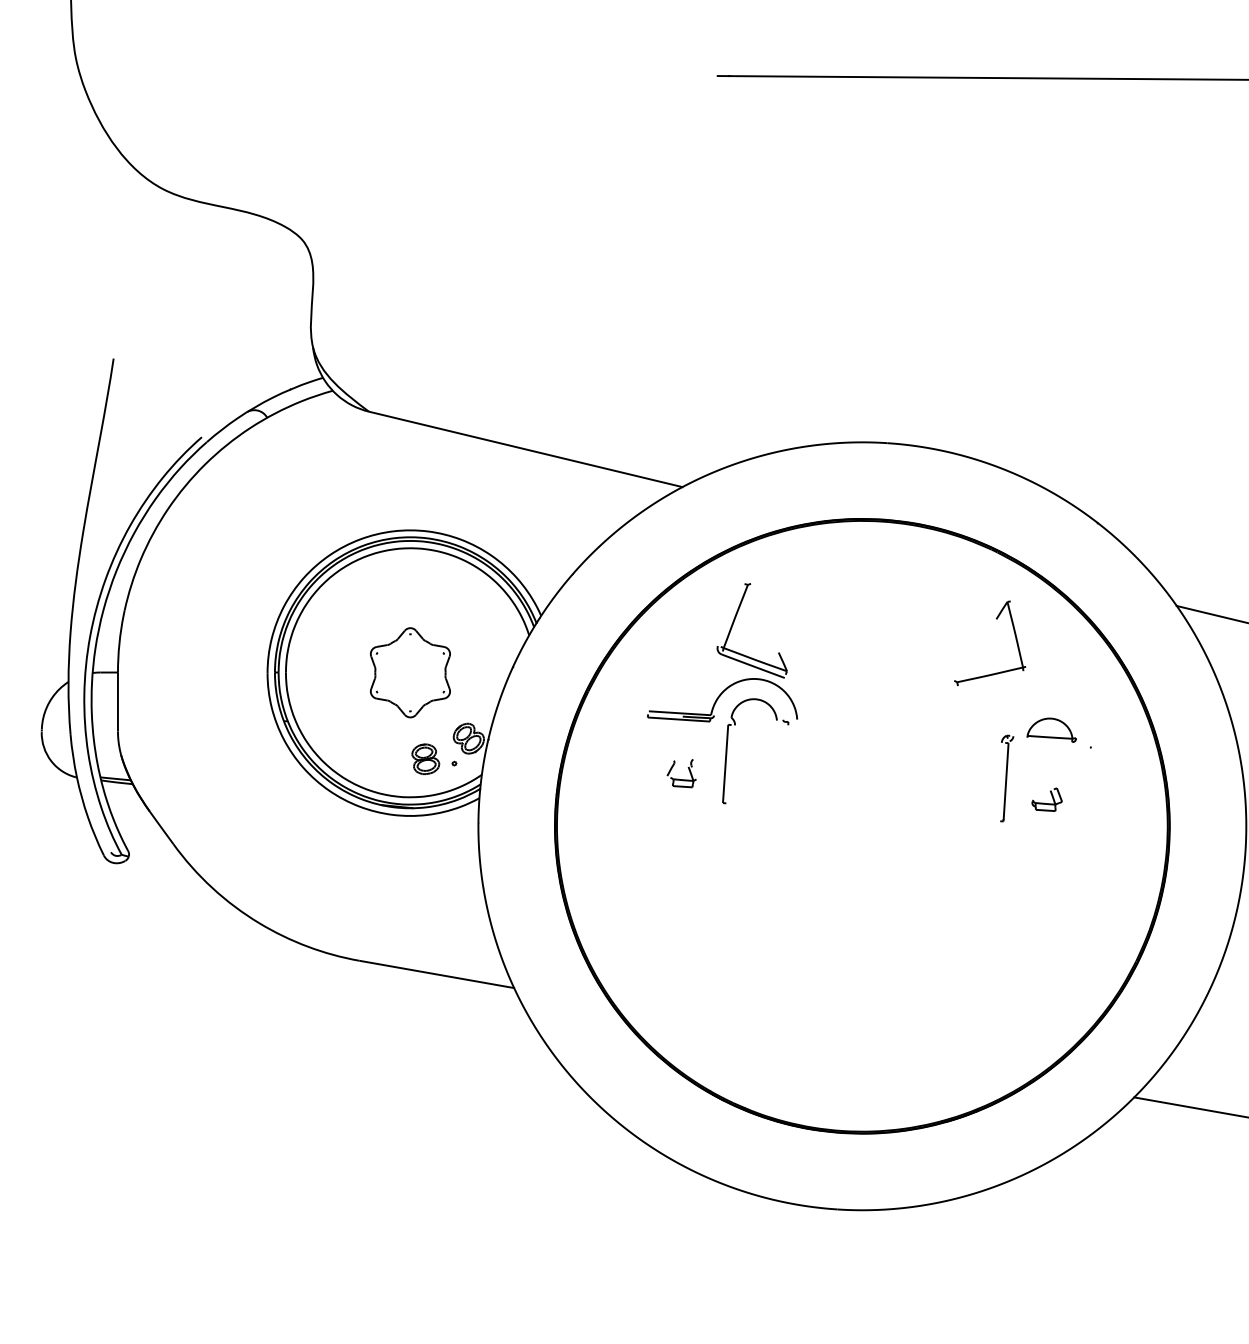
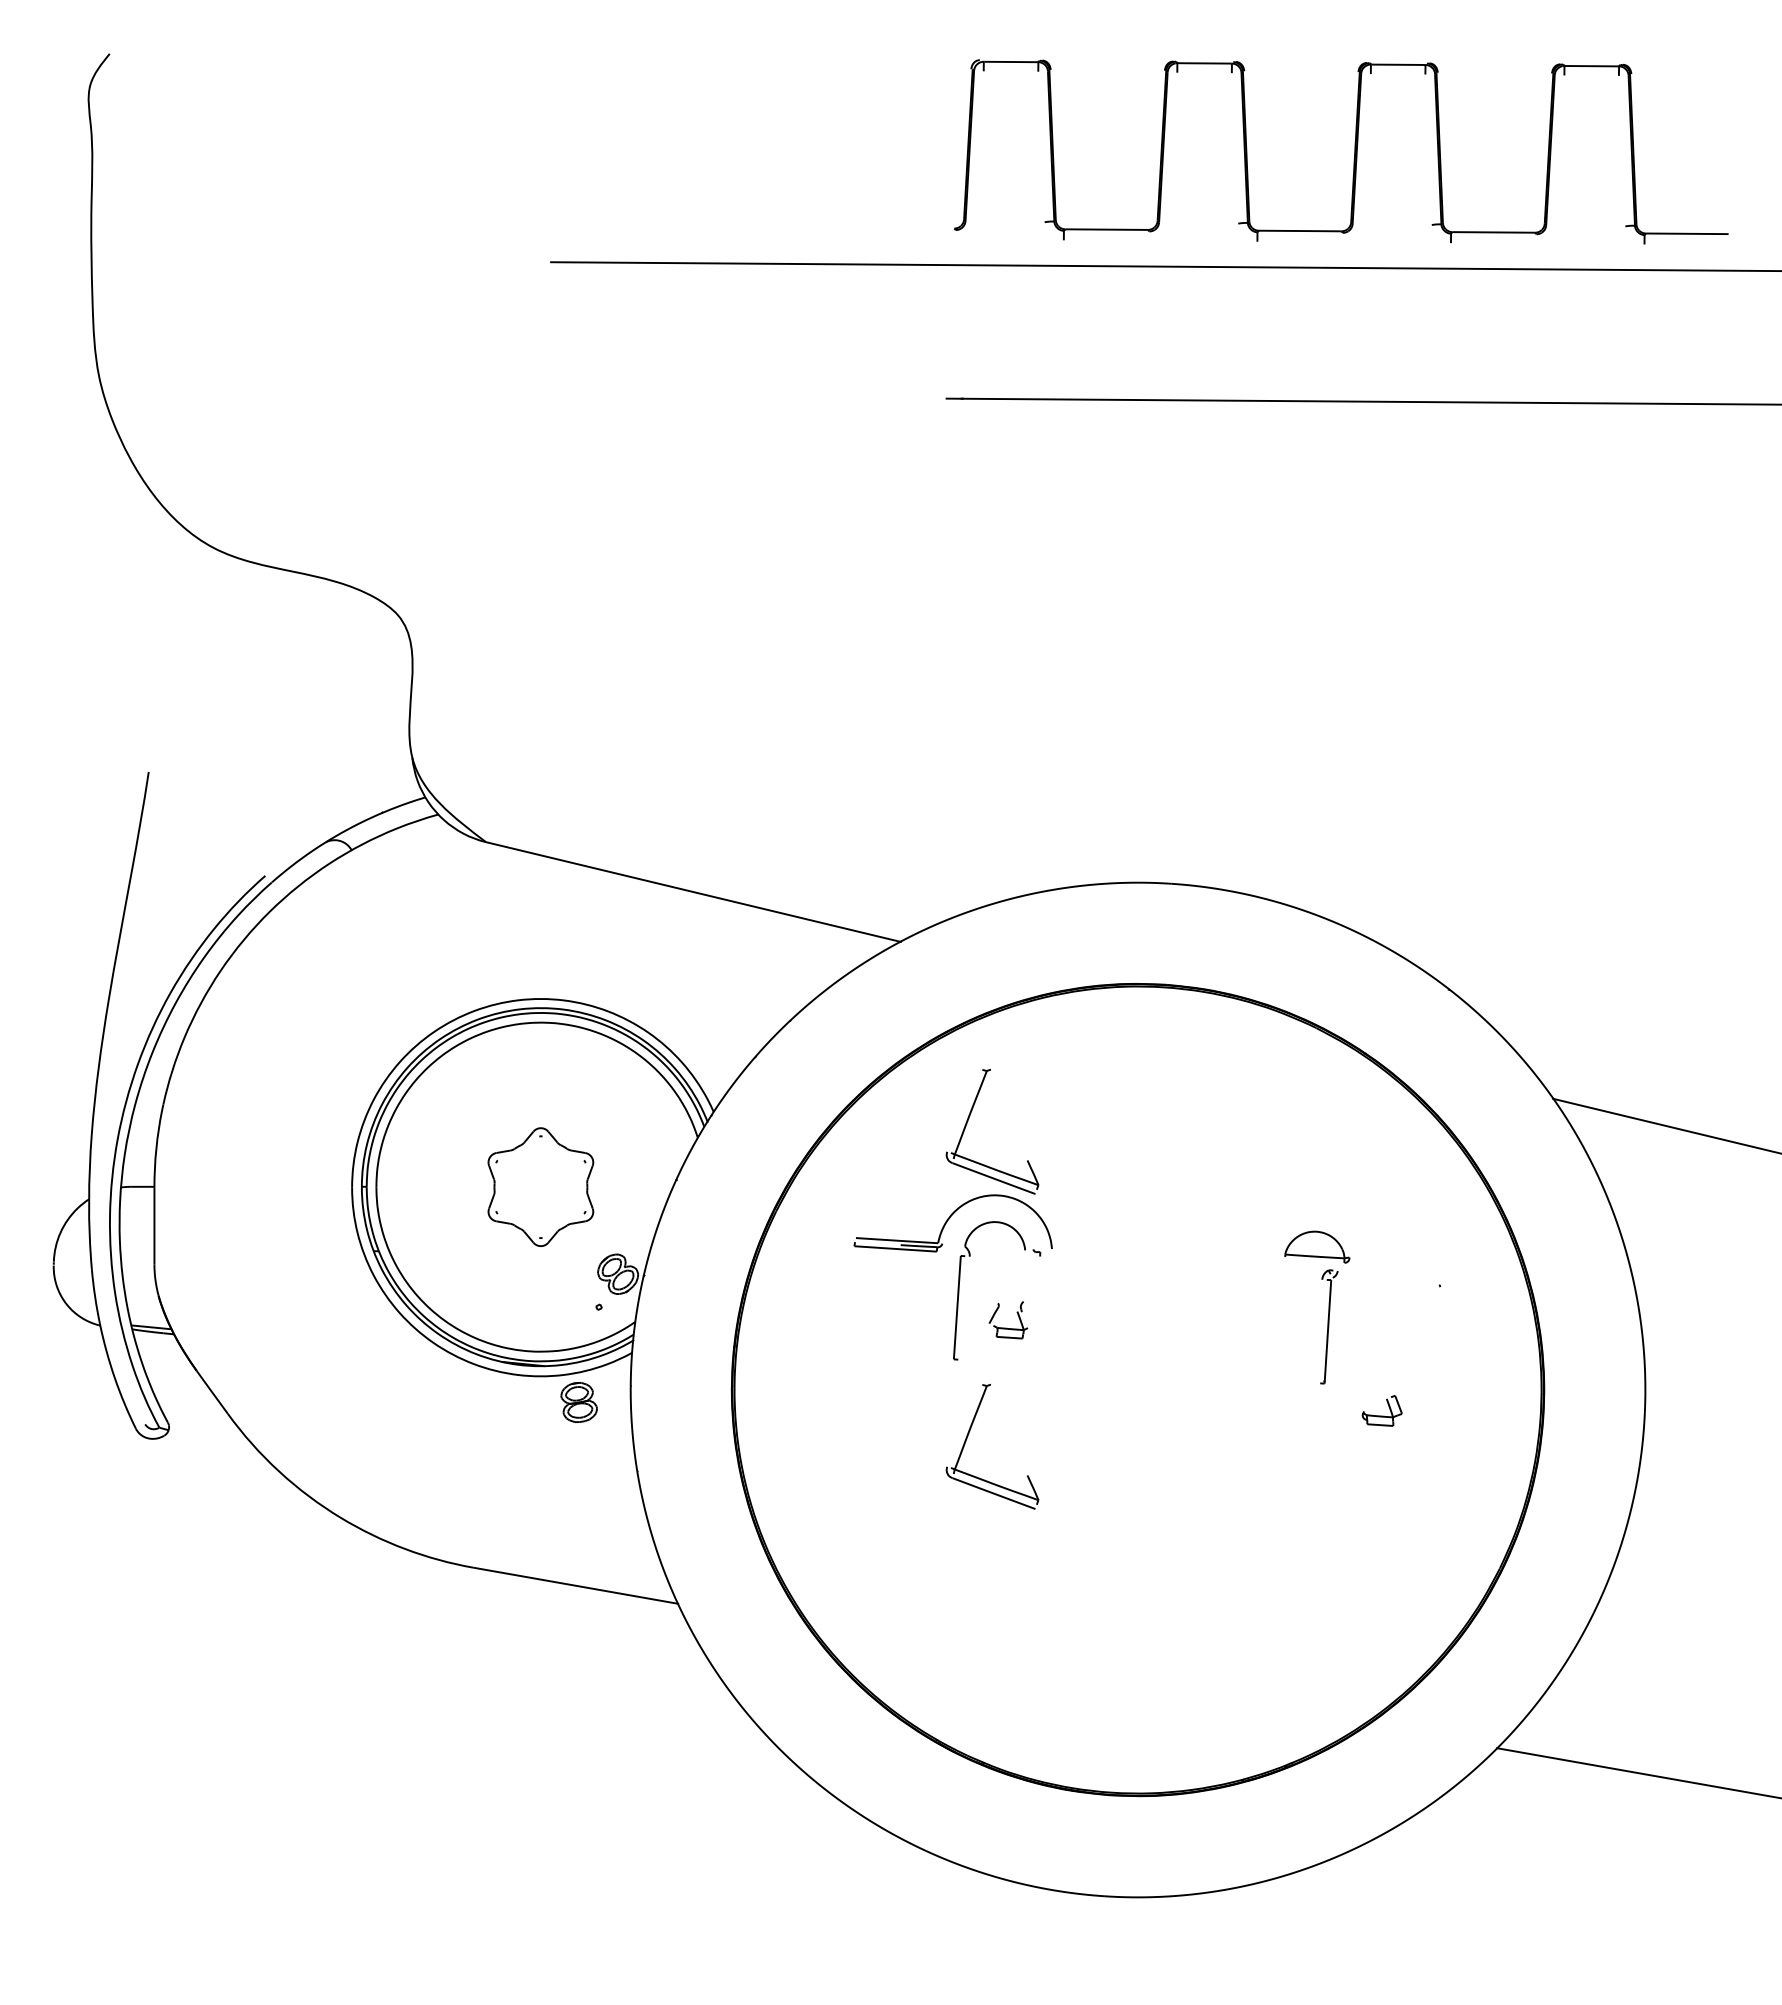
part: (995, 619) -> (1314, 1116), removed
part: (1051, 729) -> (1317, 1246), moved
part: (425, 759) -> (578, 1402), moved
part: (680, 778) -> (1006, 1327), moved
part: (1046, 799) -> (1381, 1410), moved
part: (733, 863) -> (967, 1439), added

